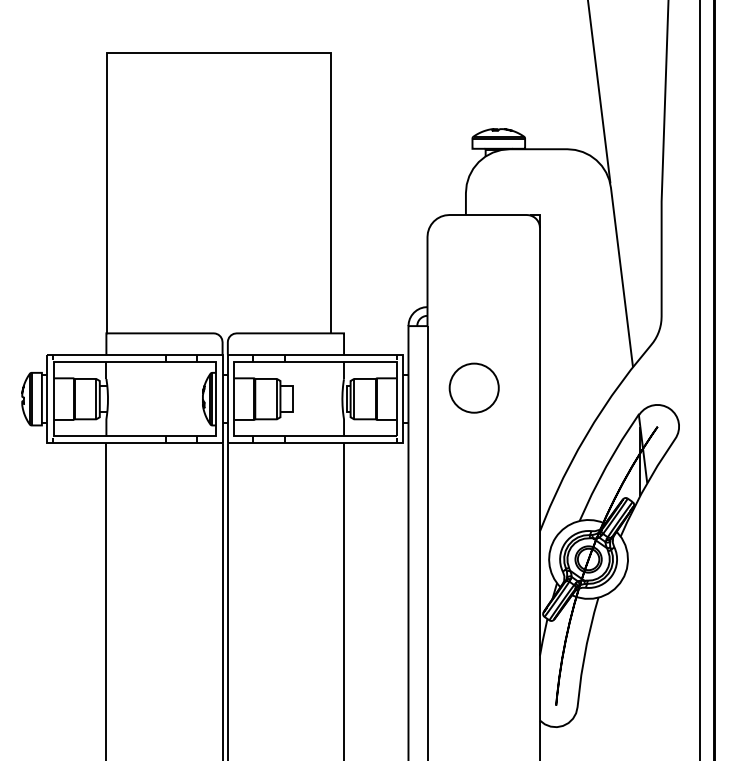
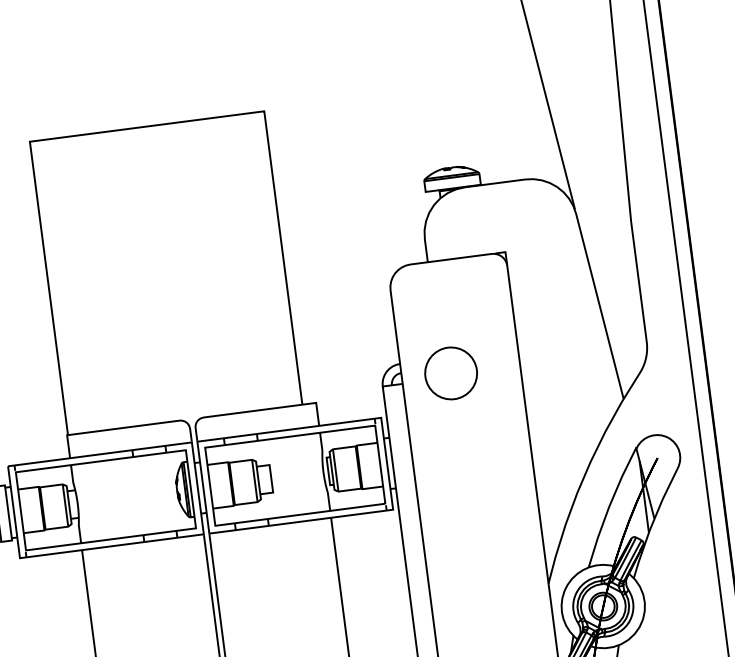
circle: (473, 387) -> (450, 372), moved

